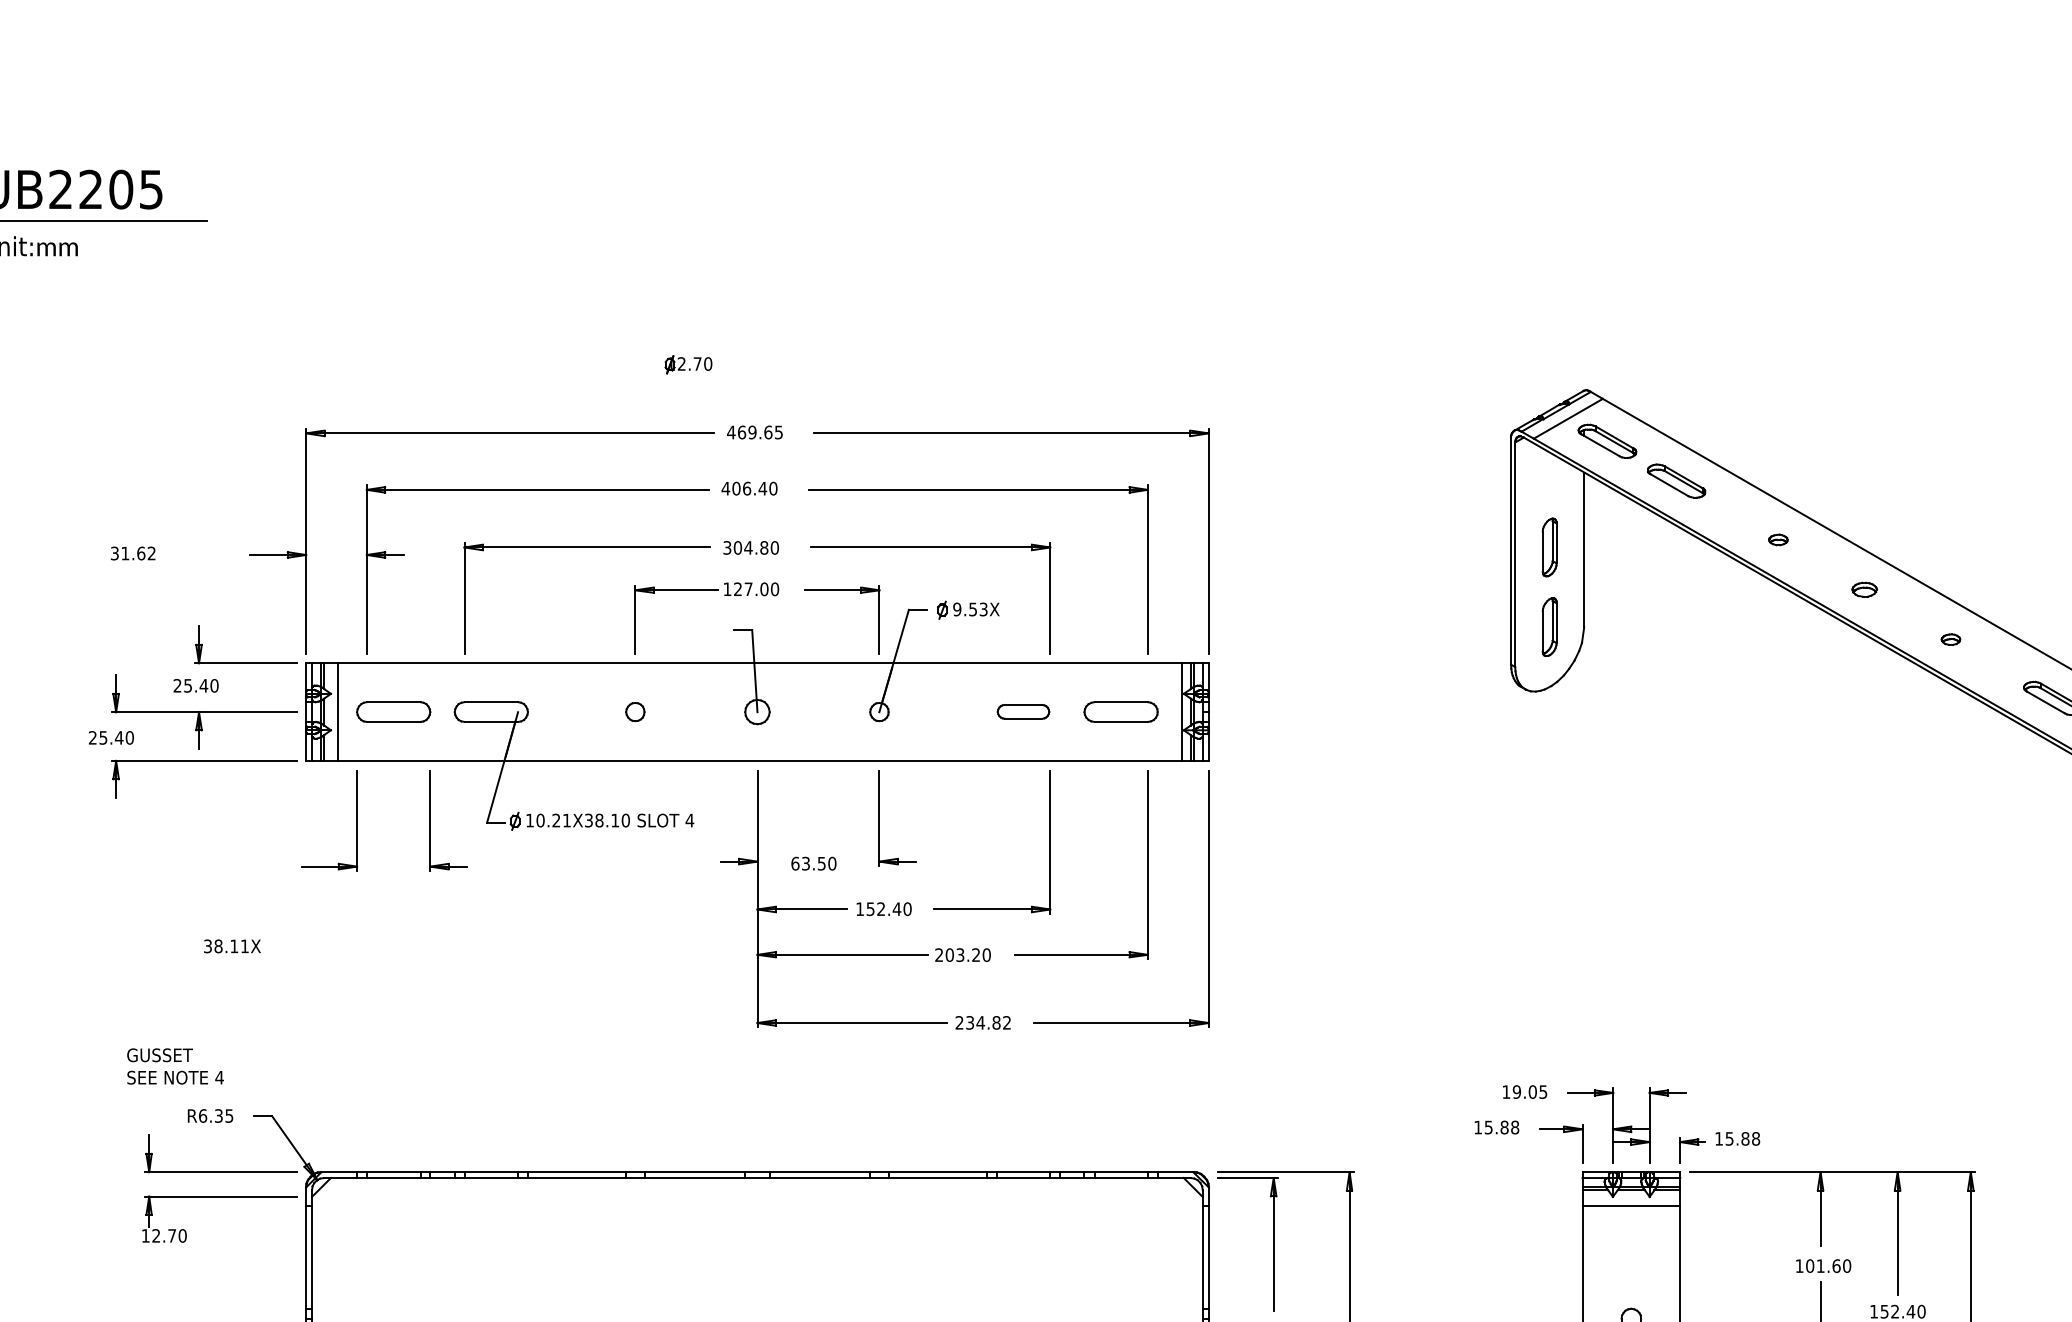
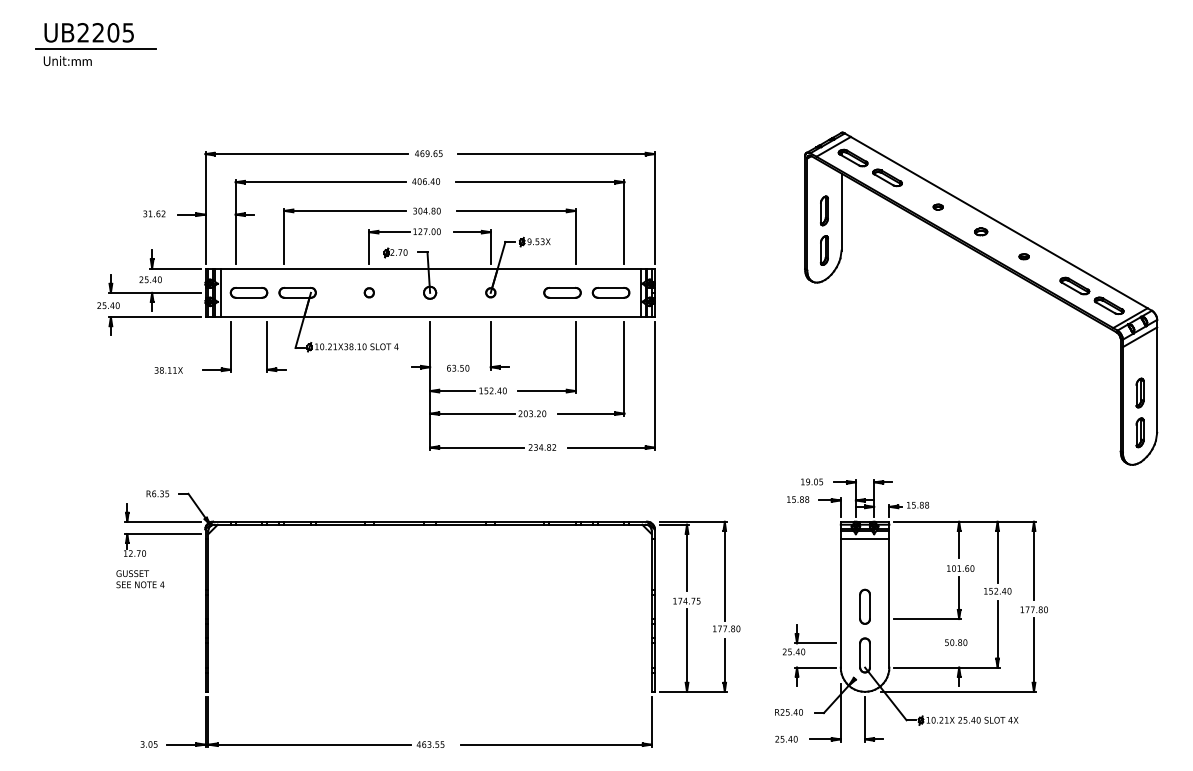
part: (687, 363) -> (395, 252), moved
text: (133, 552) -> (154, 213), moved
part: (1023, 711) -> (562, 292), size x1.43
text: (231, 946) -> (168, 370), moved
text: (175, 1067) -> (140, 579), moved

